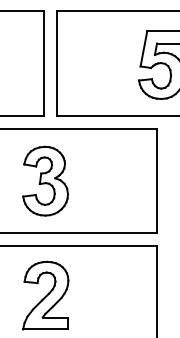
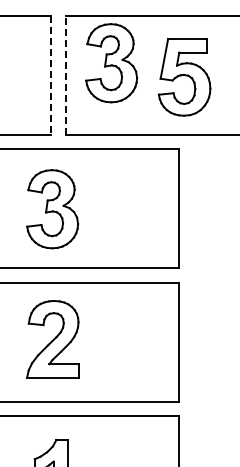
part: (97, 53) -> (111, 63), added
line: (56, 62) -> (65, 74), solid -> dashed
line: (44, 63) -> (51, 75), solid -> dashed

